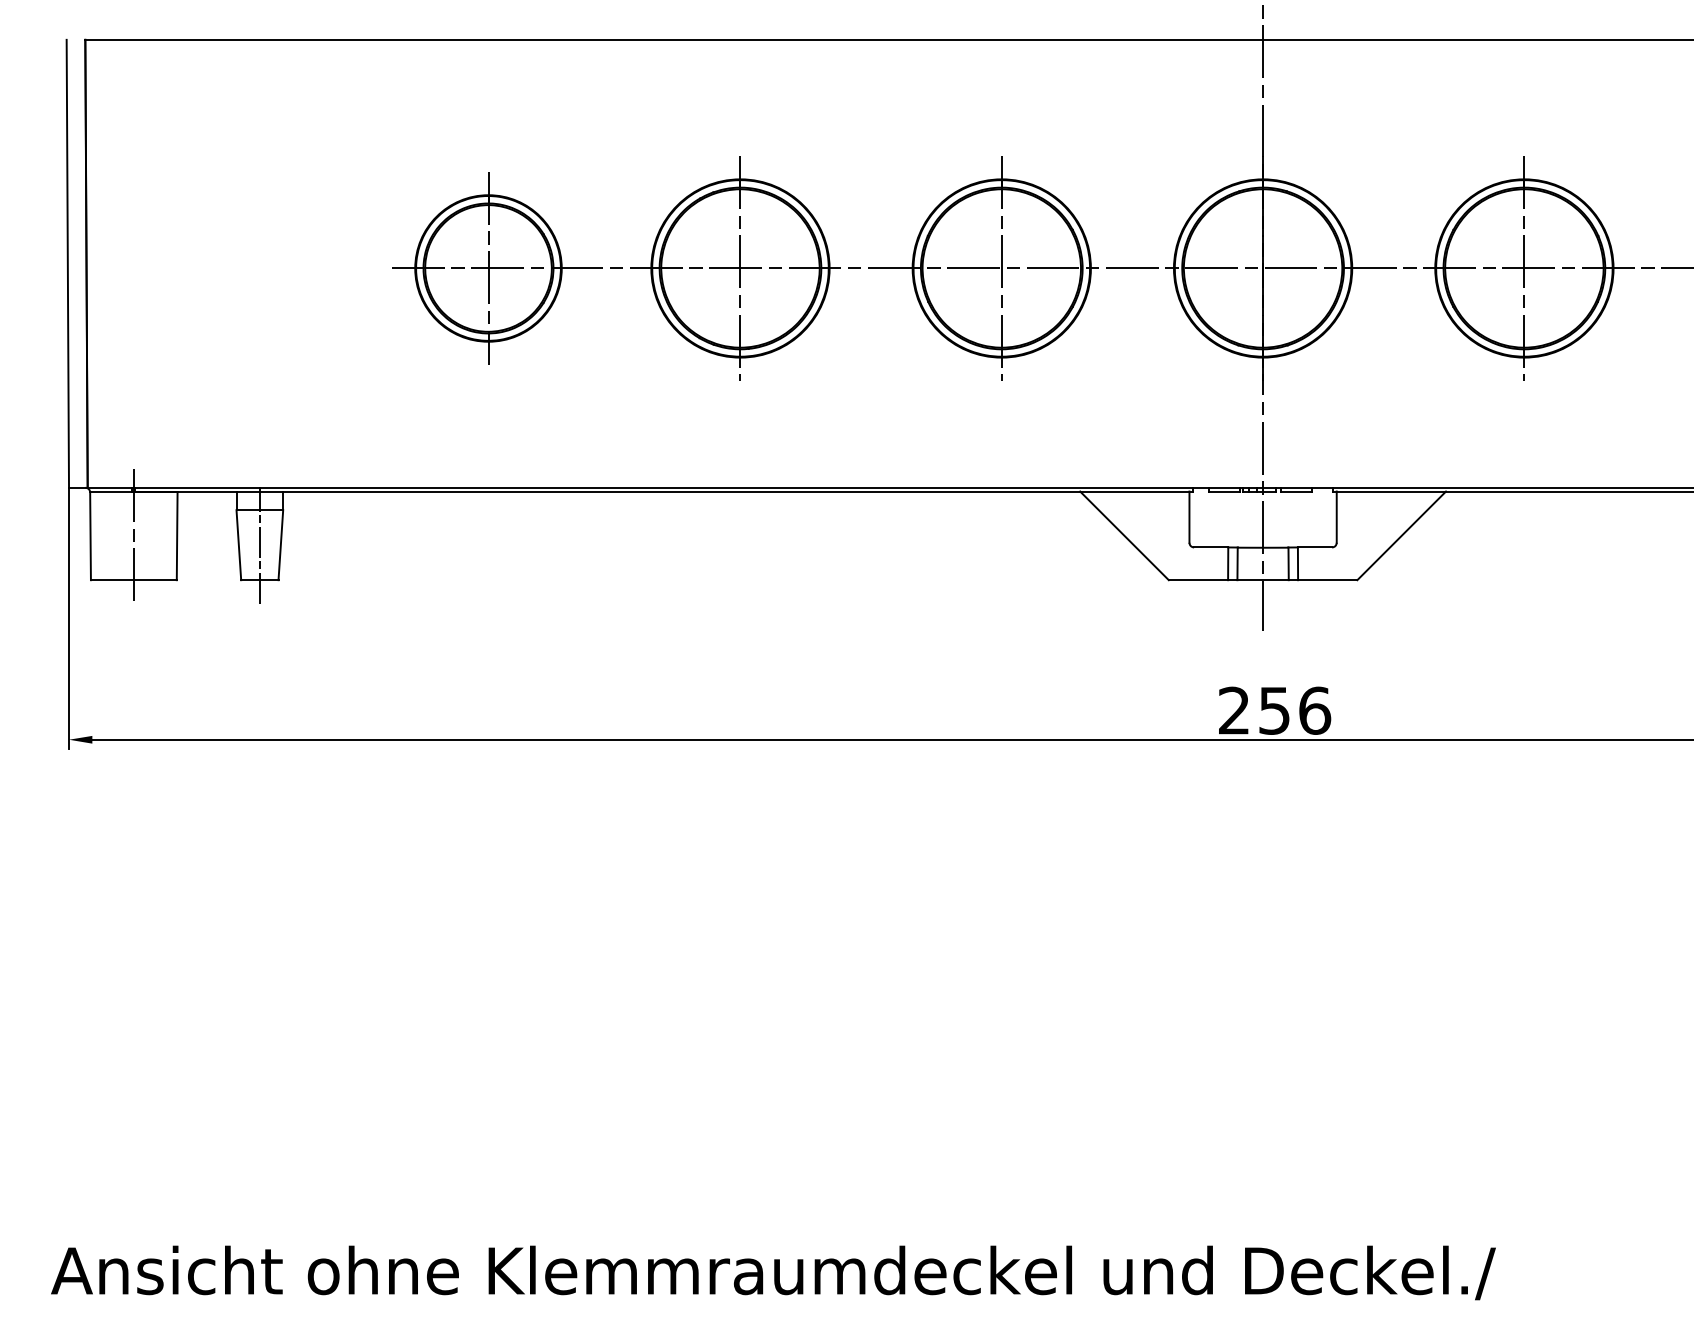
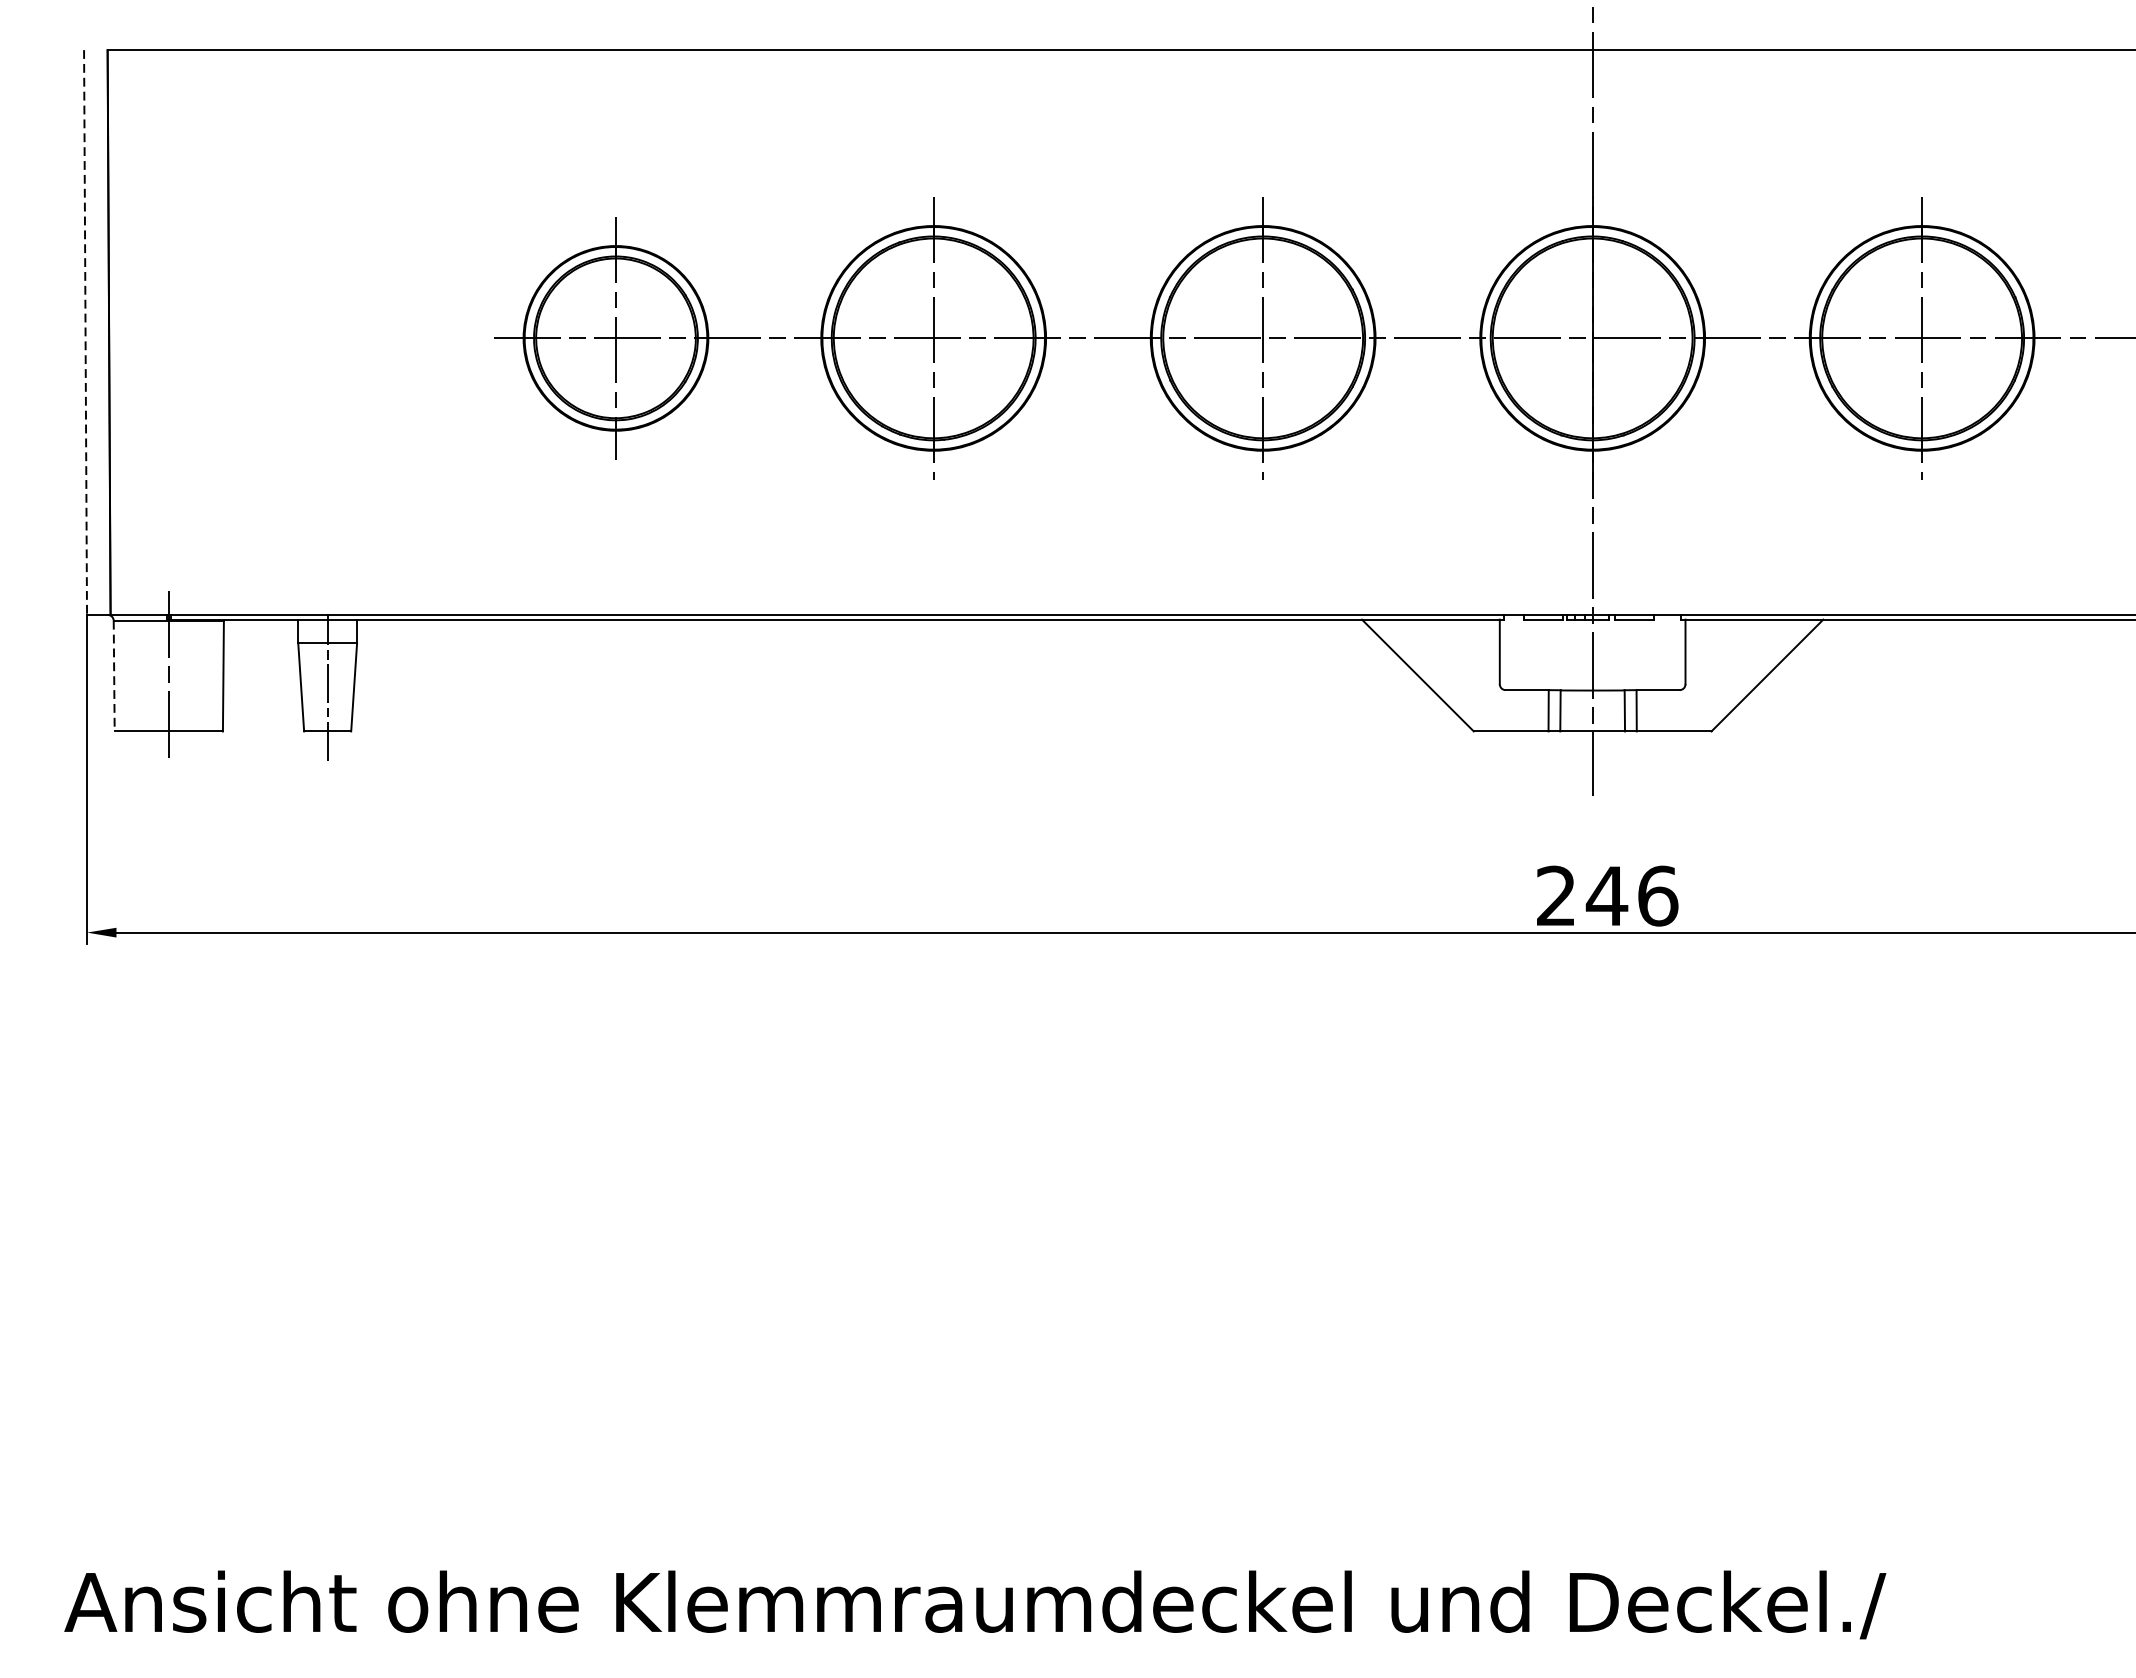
line: (67, 263) -> (85, 332), solid -> dashed
line: (90, 536) -> (114, 676), solid -> dashed
text: (1274, 710) -> (1607, 895), 256 -> 246

